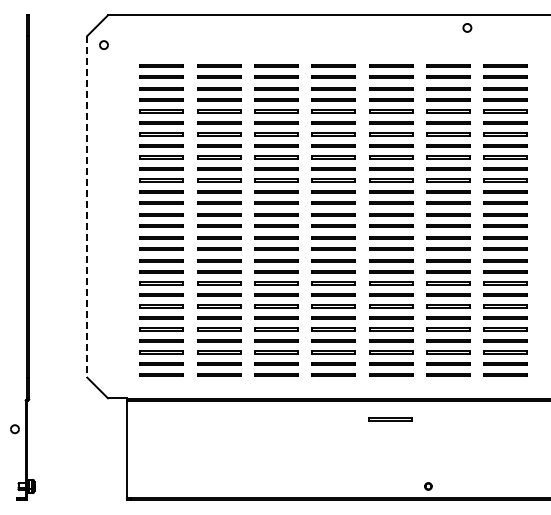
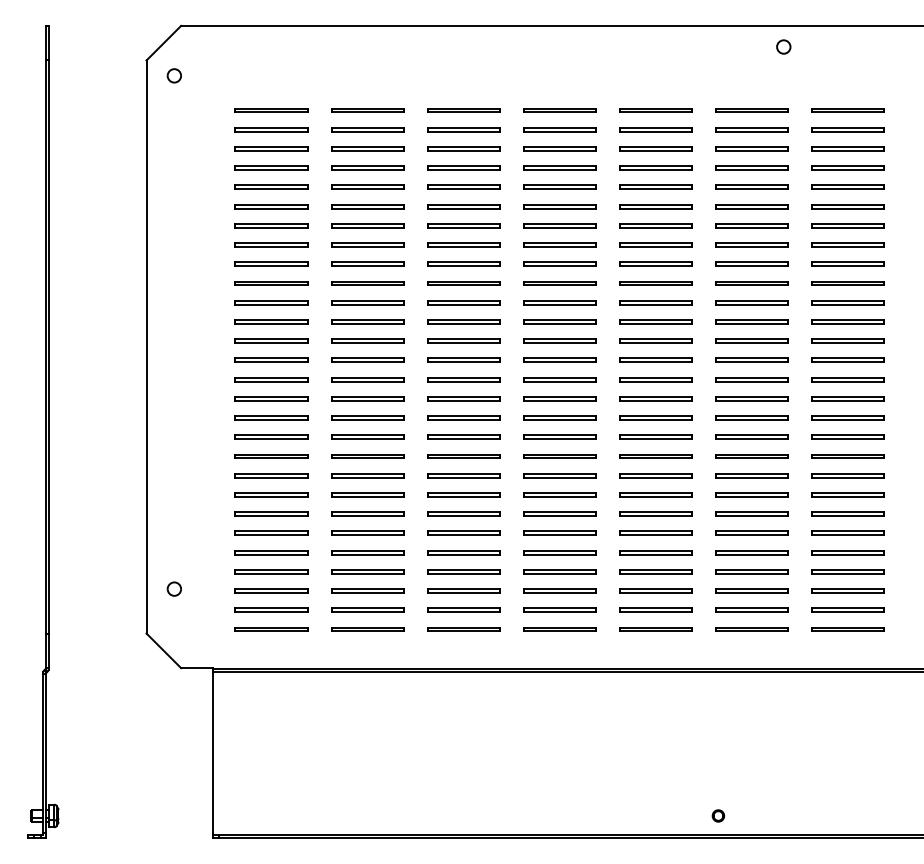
line: (87, 206) -> (146, 346), dashed -> solid
line: (390, 418) -> (654, 701), removed
part: (14, 429) -> (173, 589), moved

